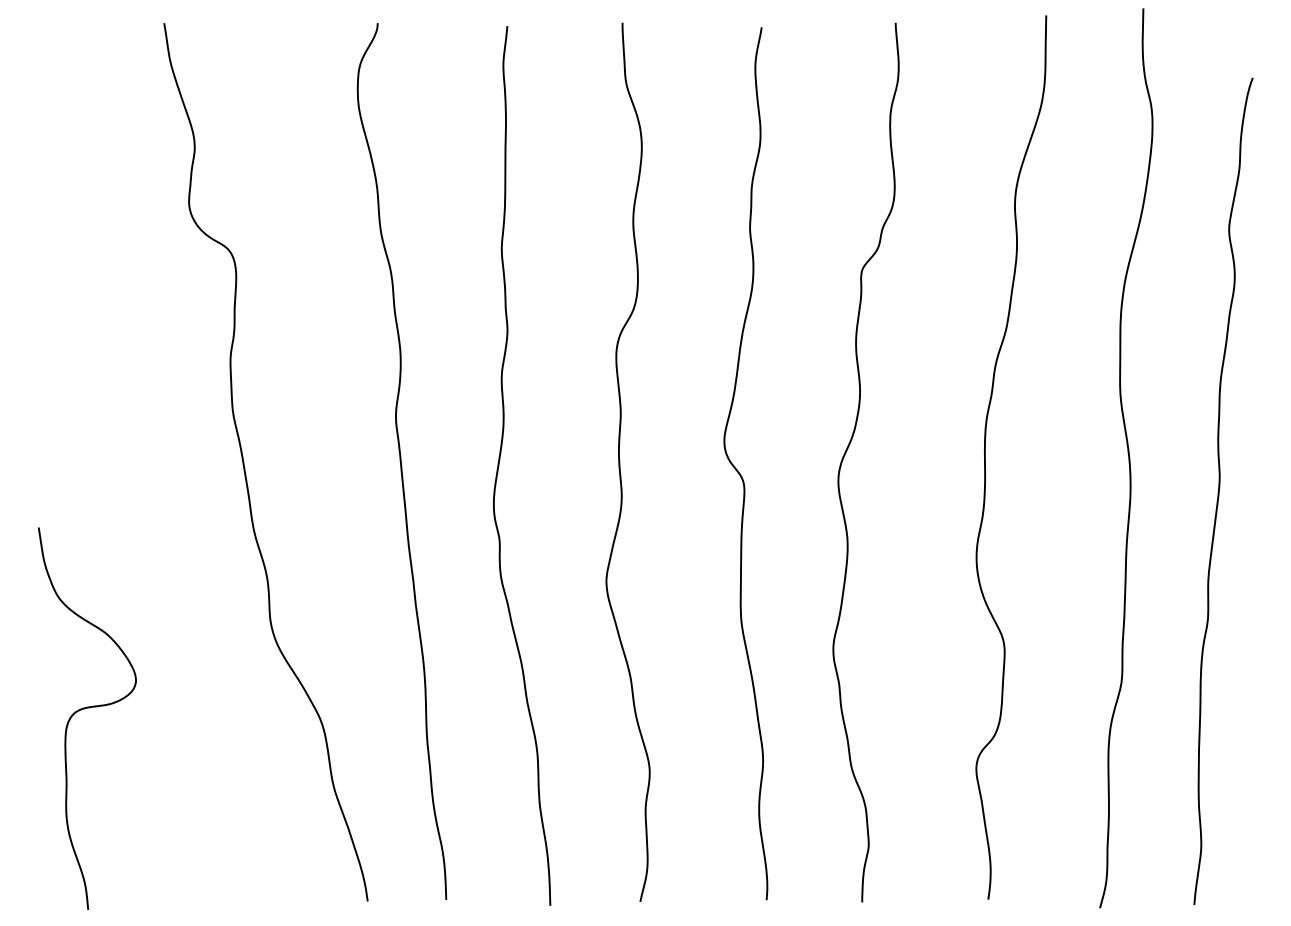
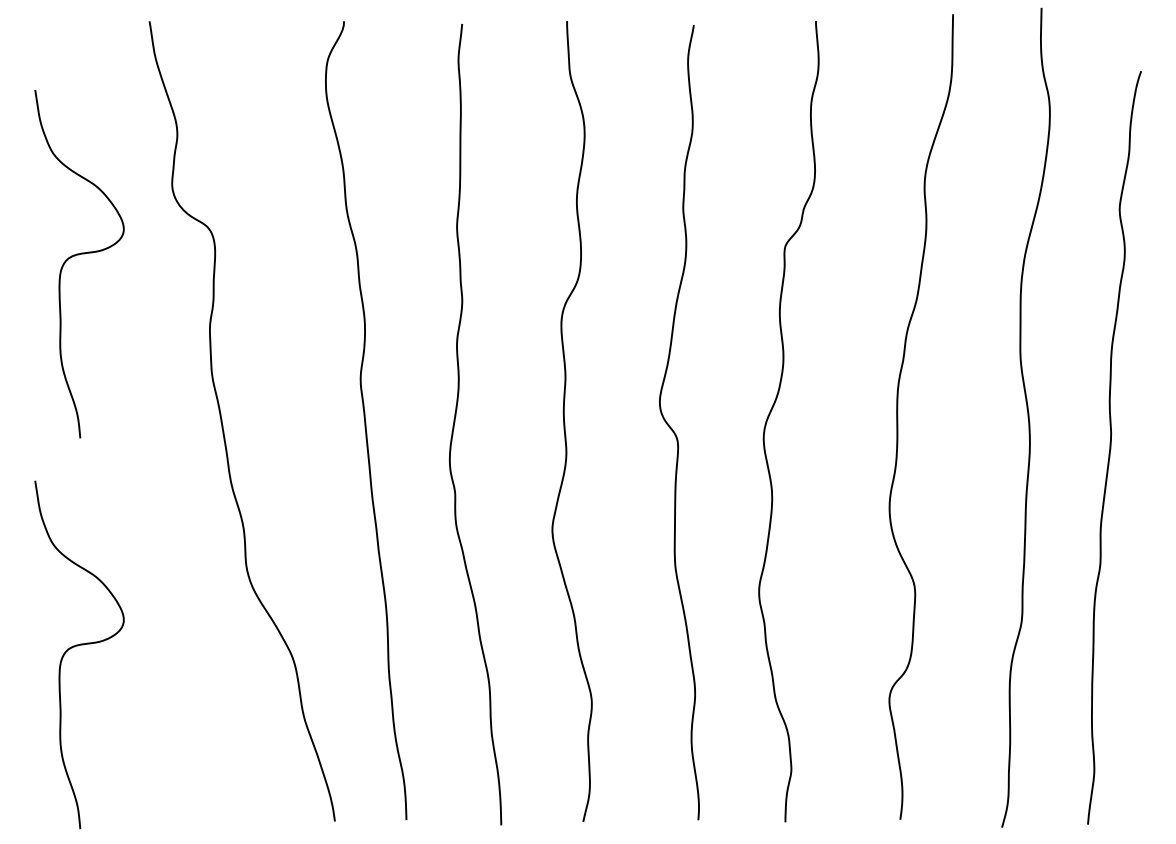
curve: (84, 280) -> (76, 255), added

